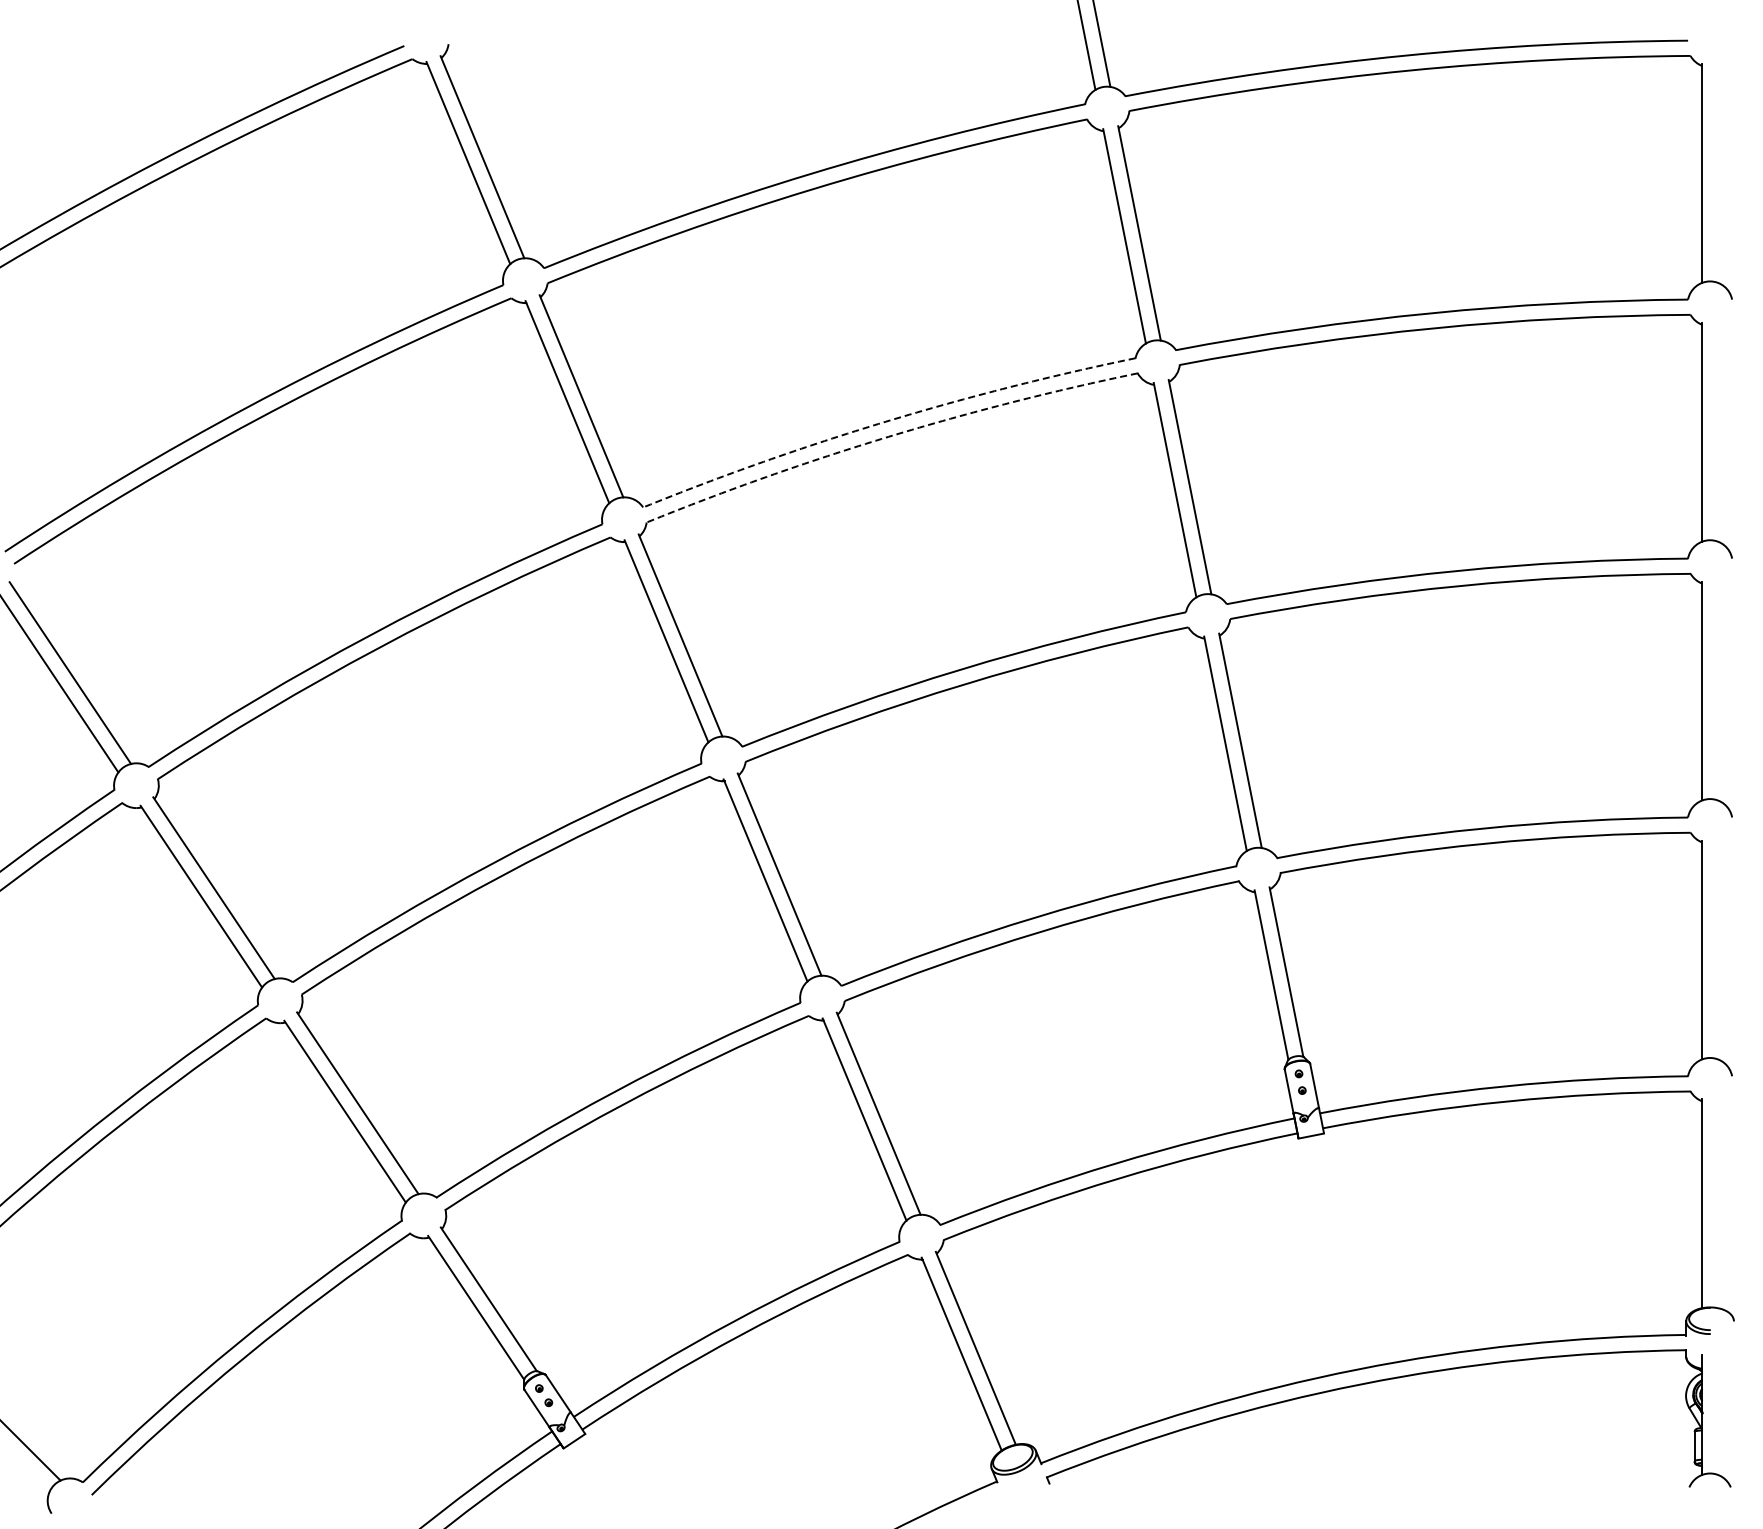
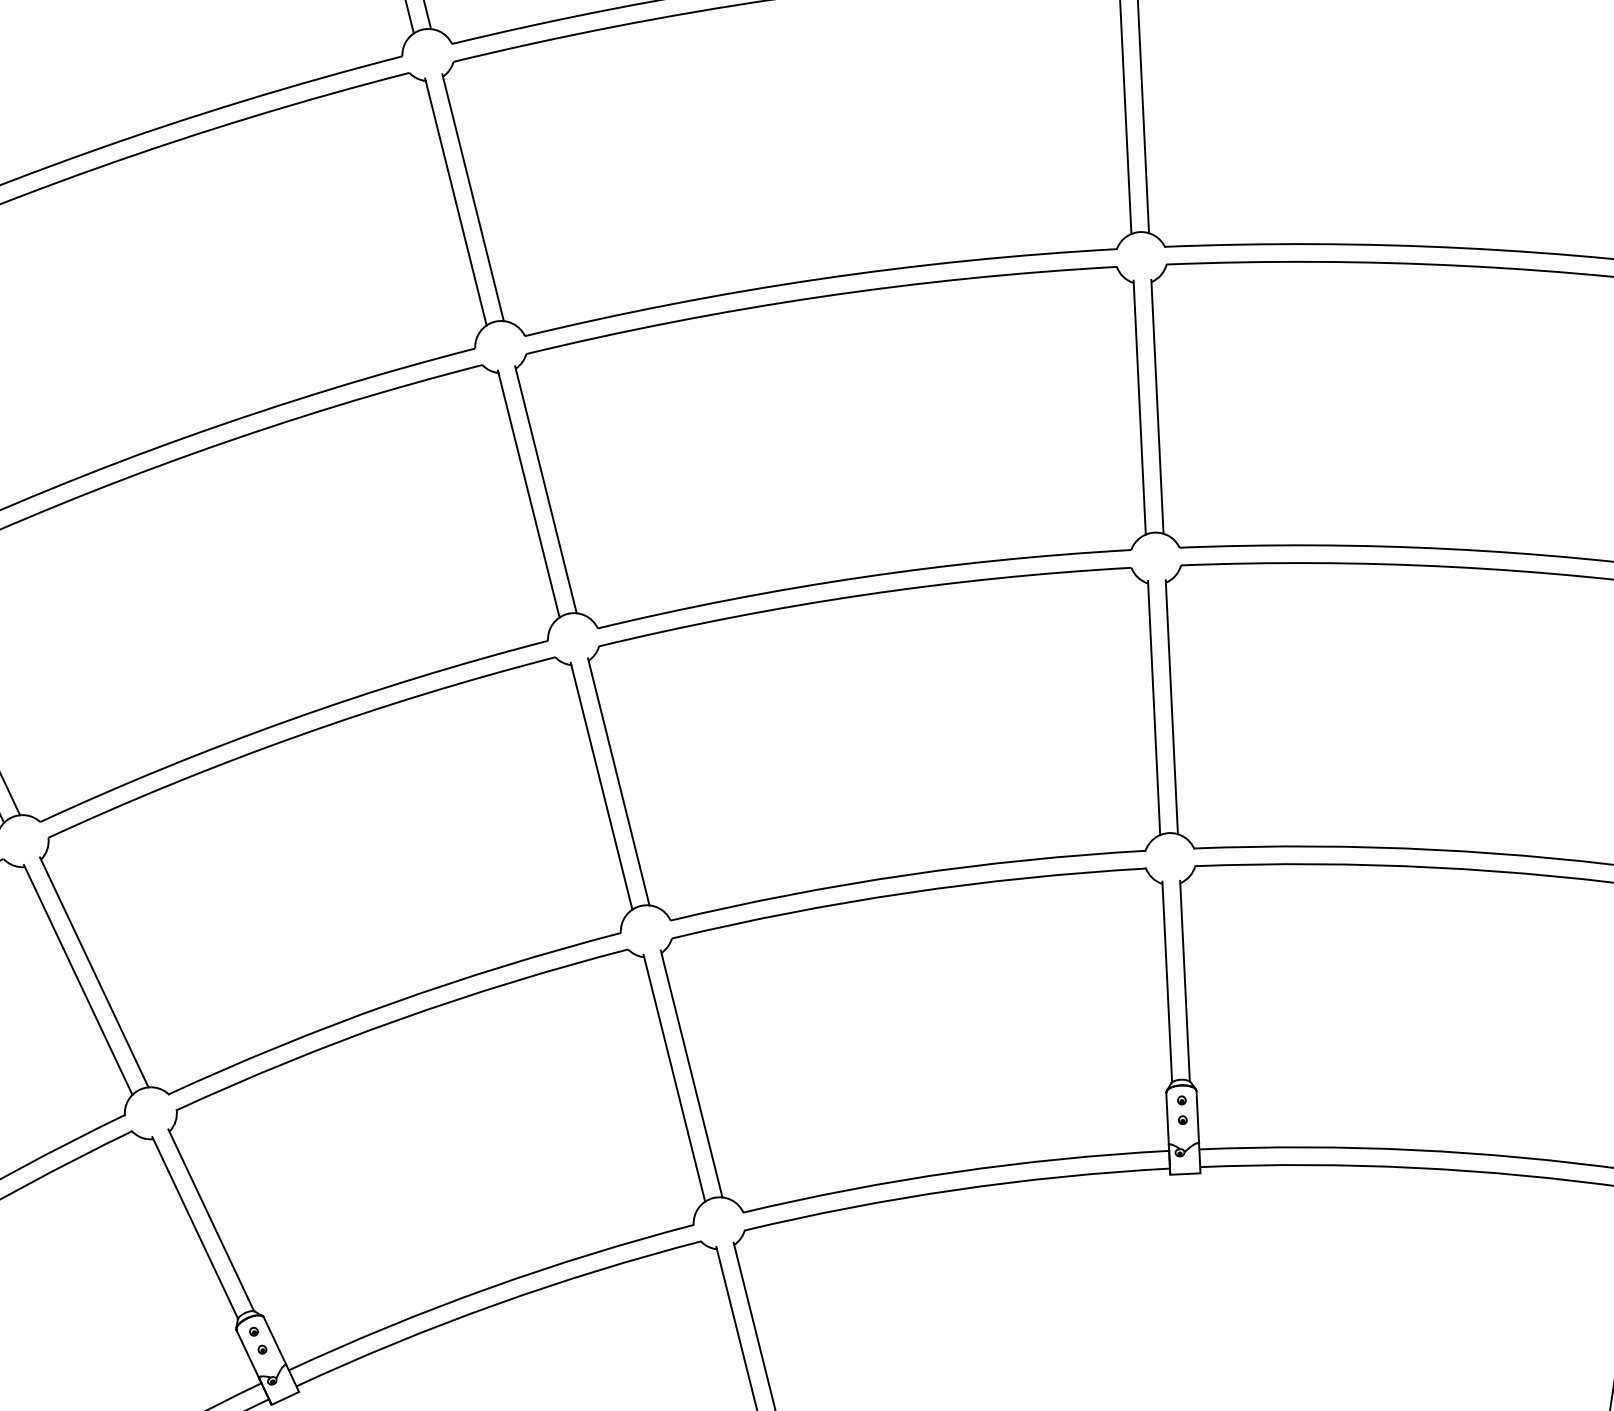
arc: (885, 421) -> (818, 278), dashed -> solid
arc: (888, 436) -> (819, 296), dashed -> solid

